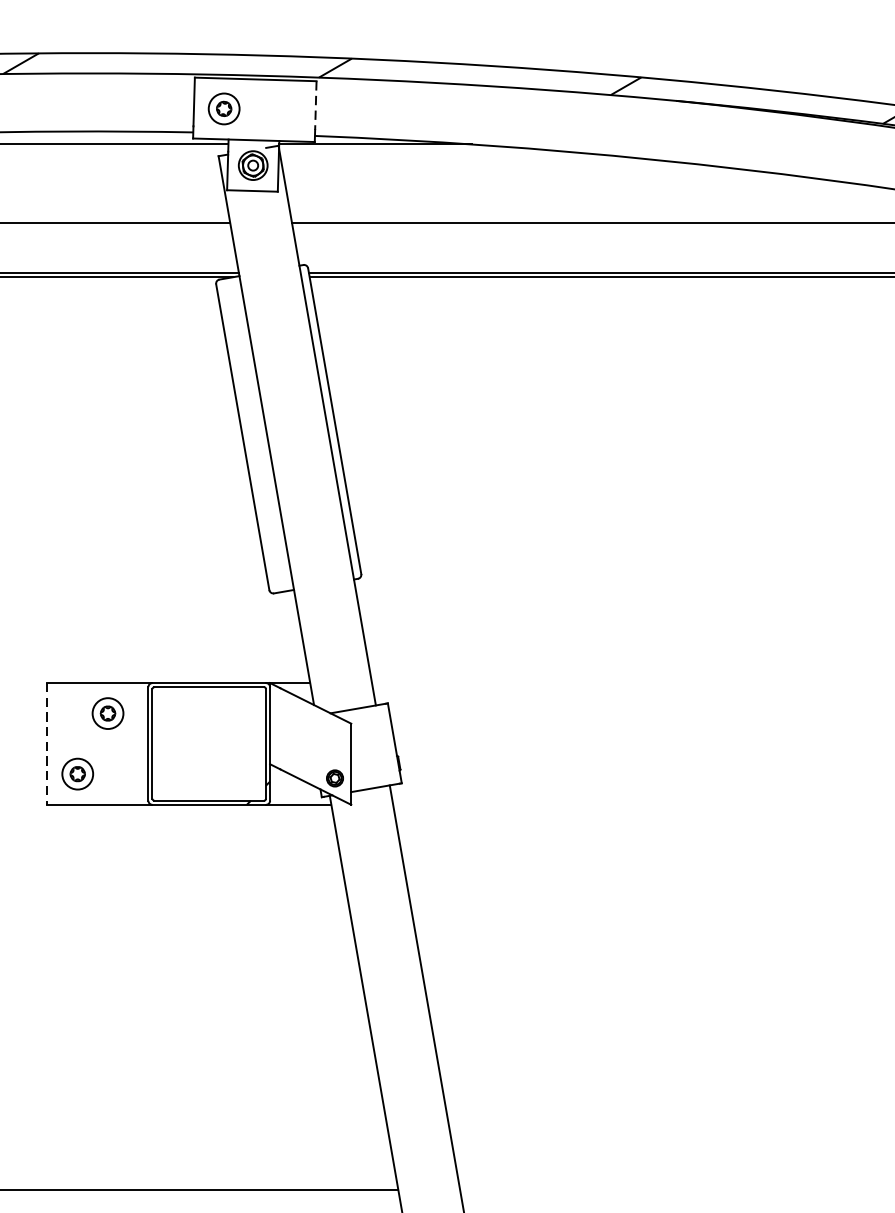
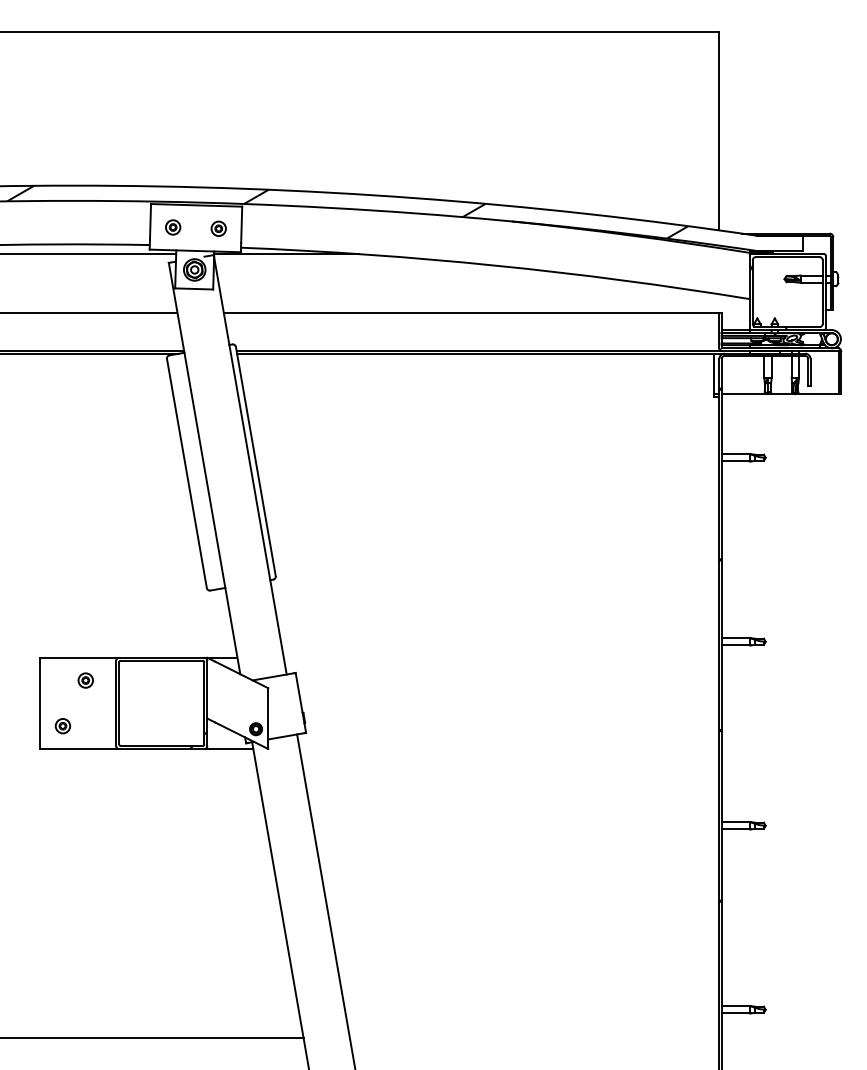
line: (315, 106) -> (241, 225), dashed -> solid
part: (224, 108) -> (173, 227), size x0.62
part: (284, 110) -> (218, 228), added
part: (107, 713) -> (85, 680), size x0.62
line: (47, 744) -> (40, 703), dashed -> solid
part: (76, 774) -> (62, 726), size x0.62

